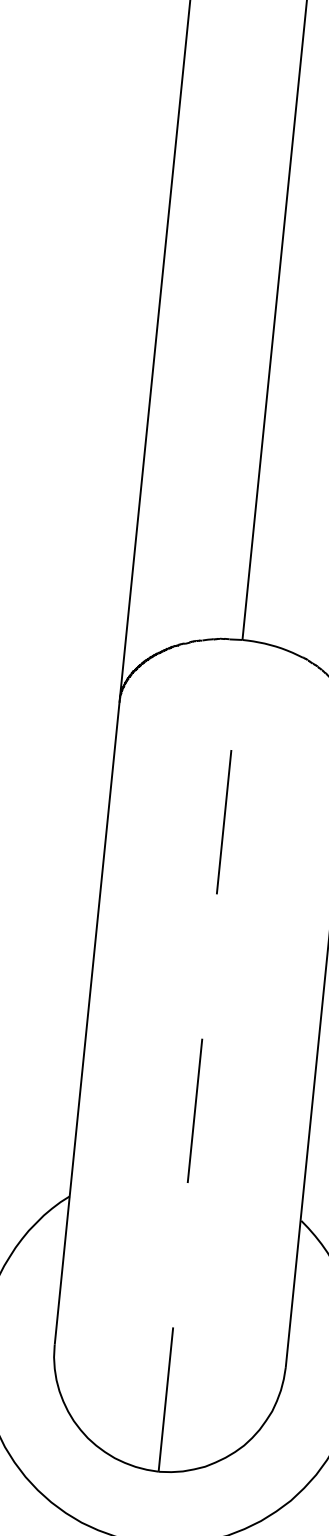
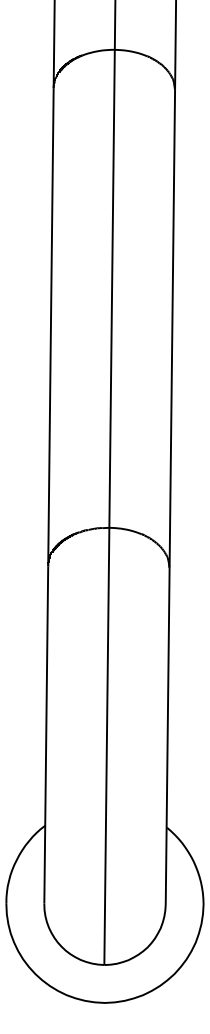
line: (199, 1055) -> (106, 746), dashed -> solid

